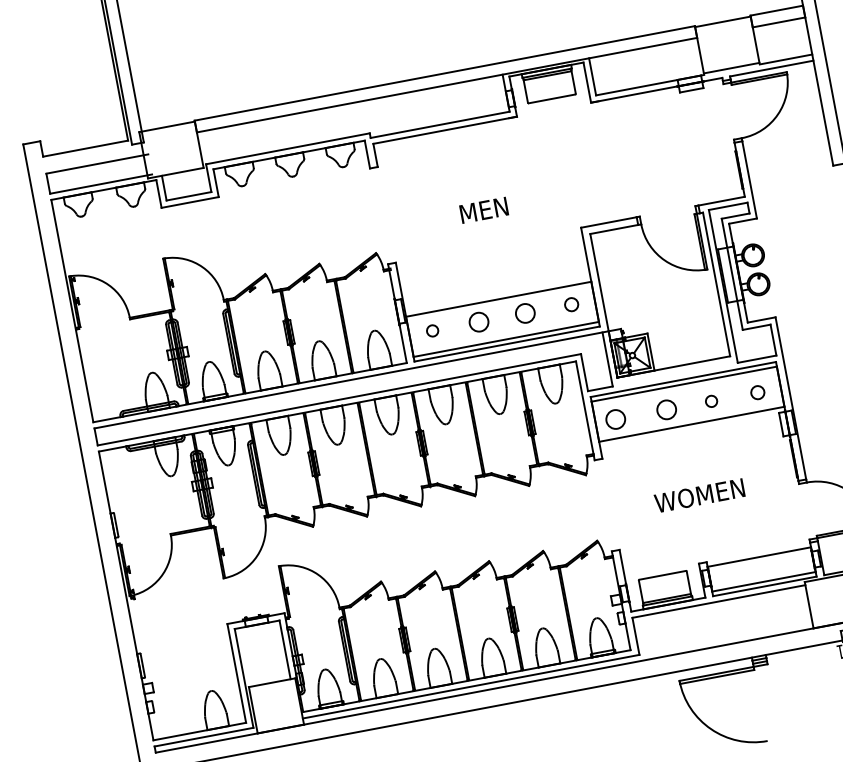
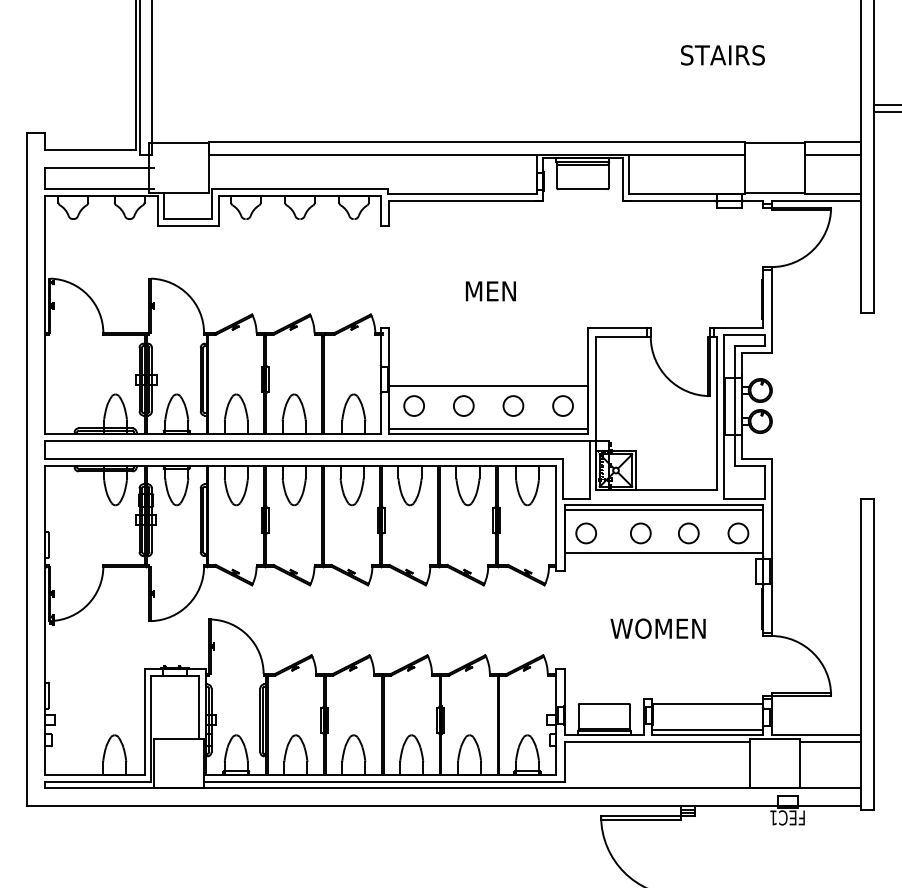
circle: (571, 304) -> (562, 405), size x1.43
circle: (431, 330) -> (413, 405), size x1.67
circle: (757, 392) -> (738, 533), size x1.43
circle: (711, 401) -> (688, 533), size x1.67

